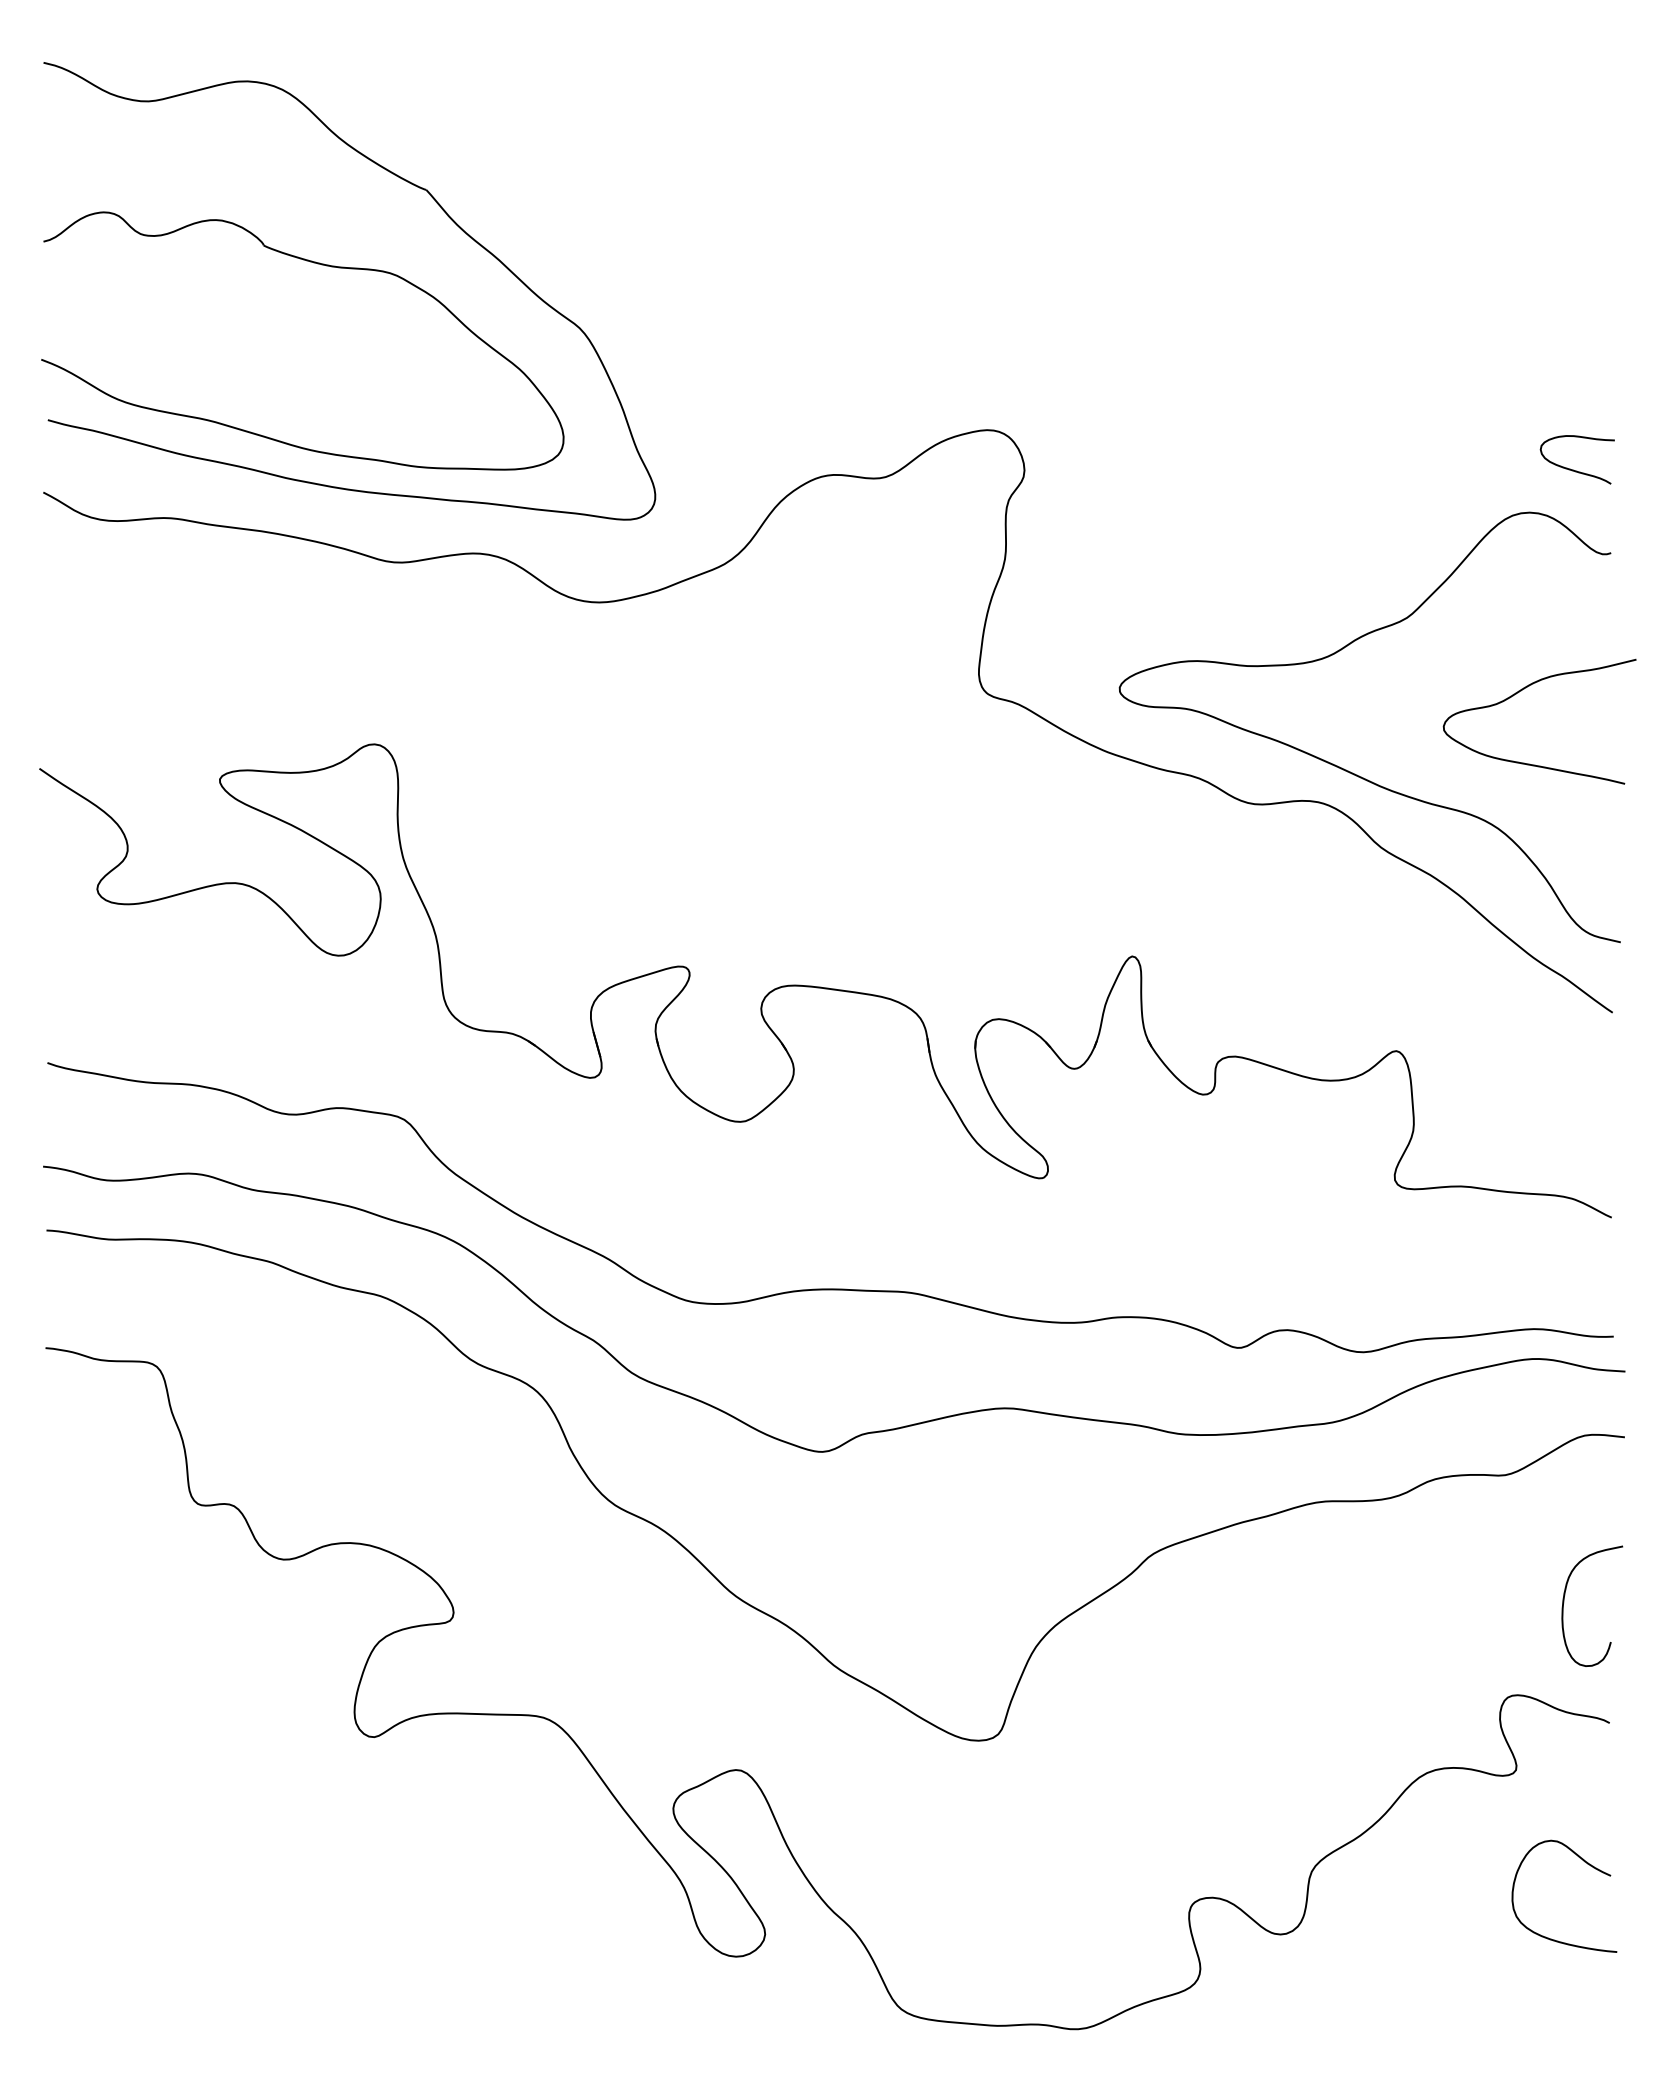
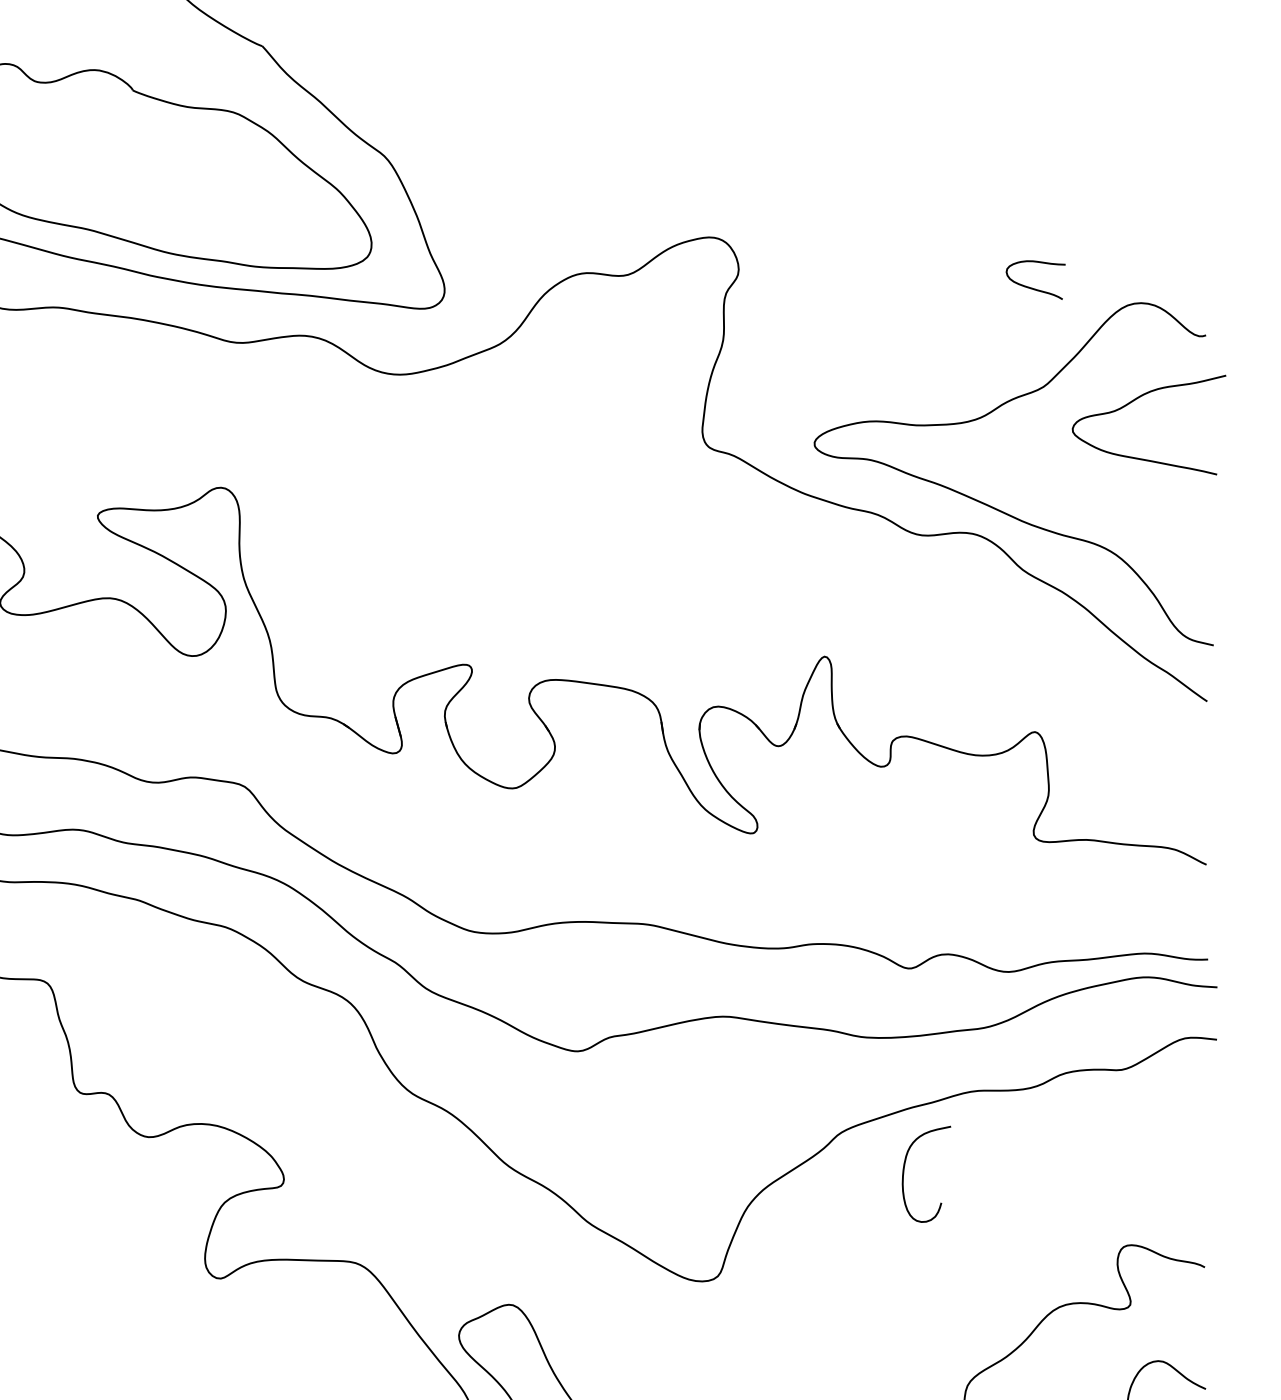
curve: (1573, 469) -> (1032, 287), moved
curve: (1521, 691) -> (1134, 401), moved
curve: (1564, 1602) -> (904, 1171), moved

